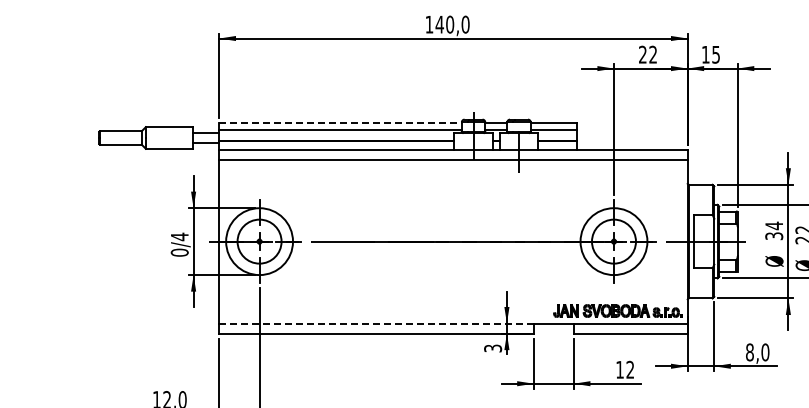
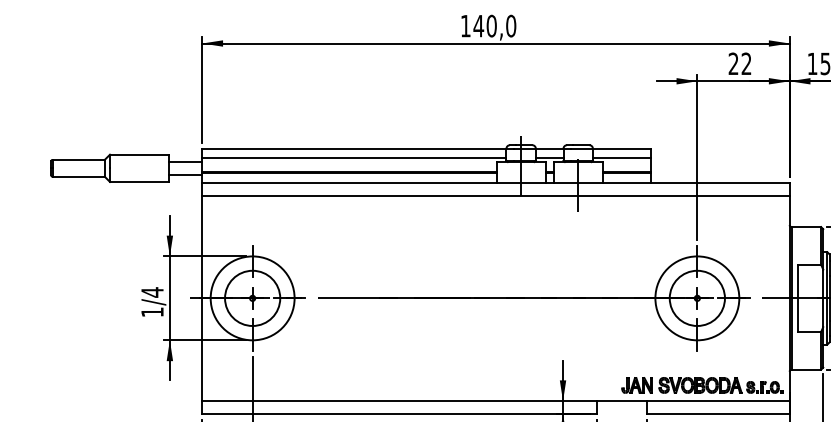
line: (341, 122) -> (355, 148), dashed -> solid
text: (179, 252) -> (152, 312), 0/4 -> 1/4
line: (377, 323) -> (400, 401), dashed -> solid

